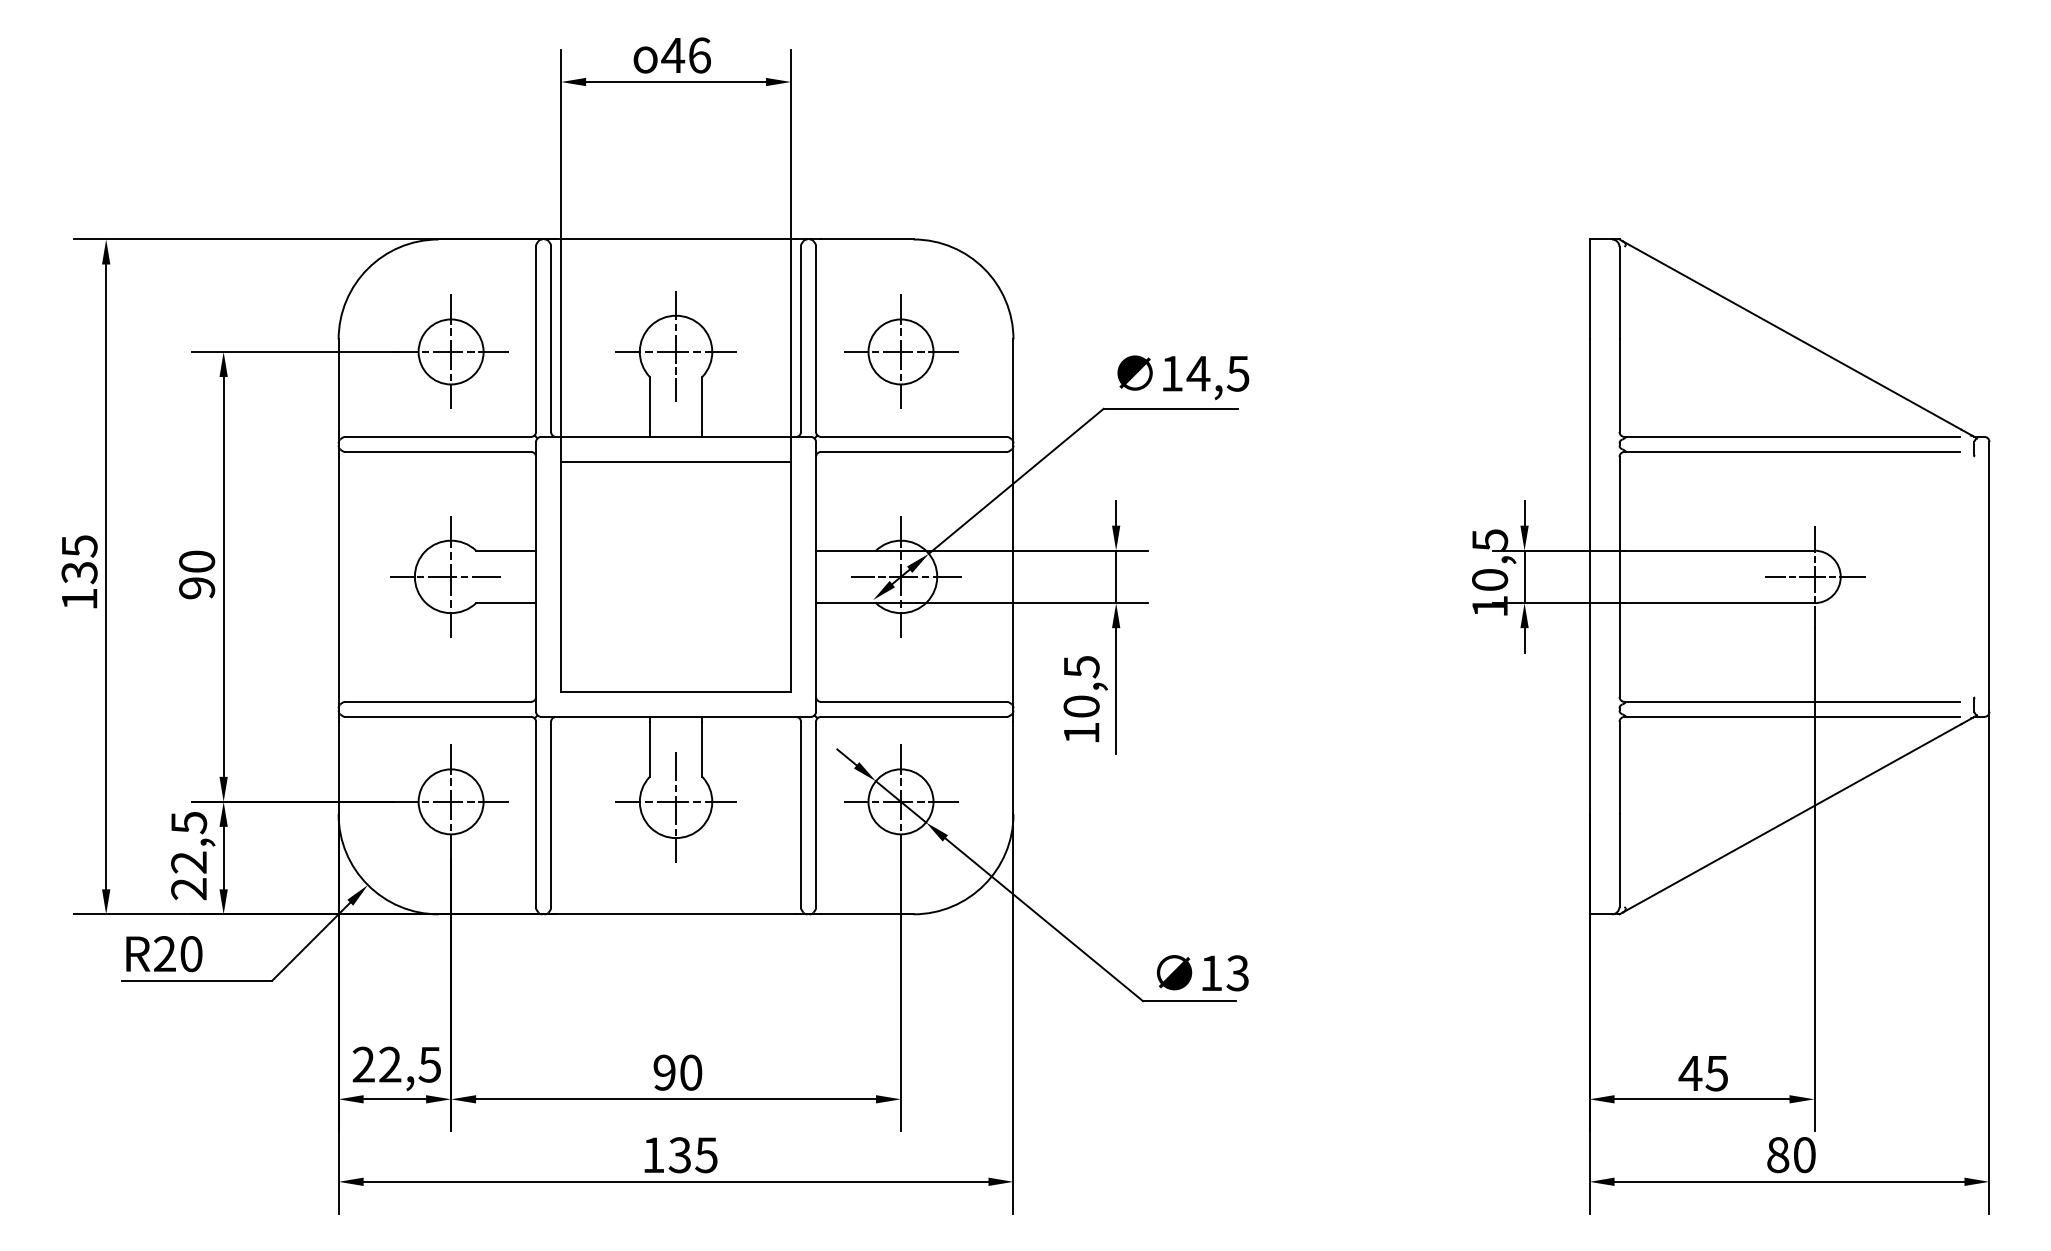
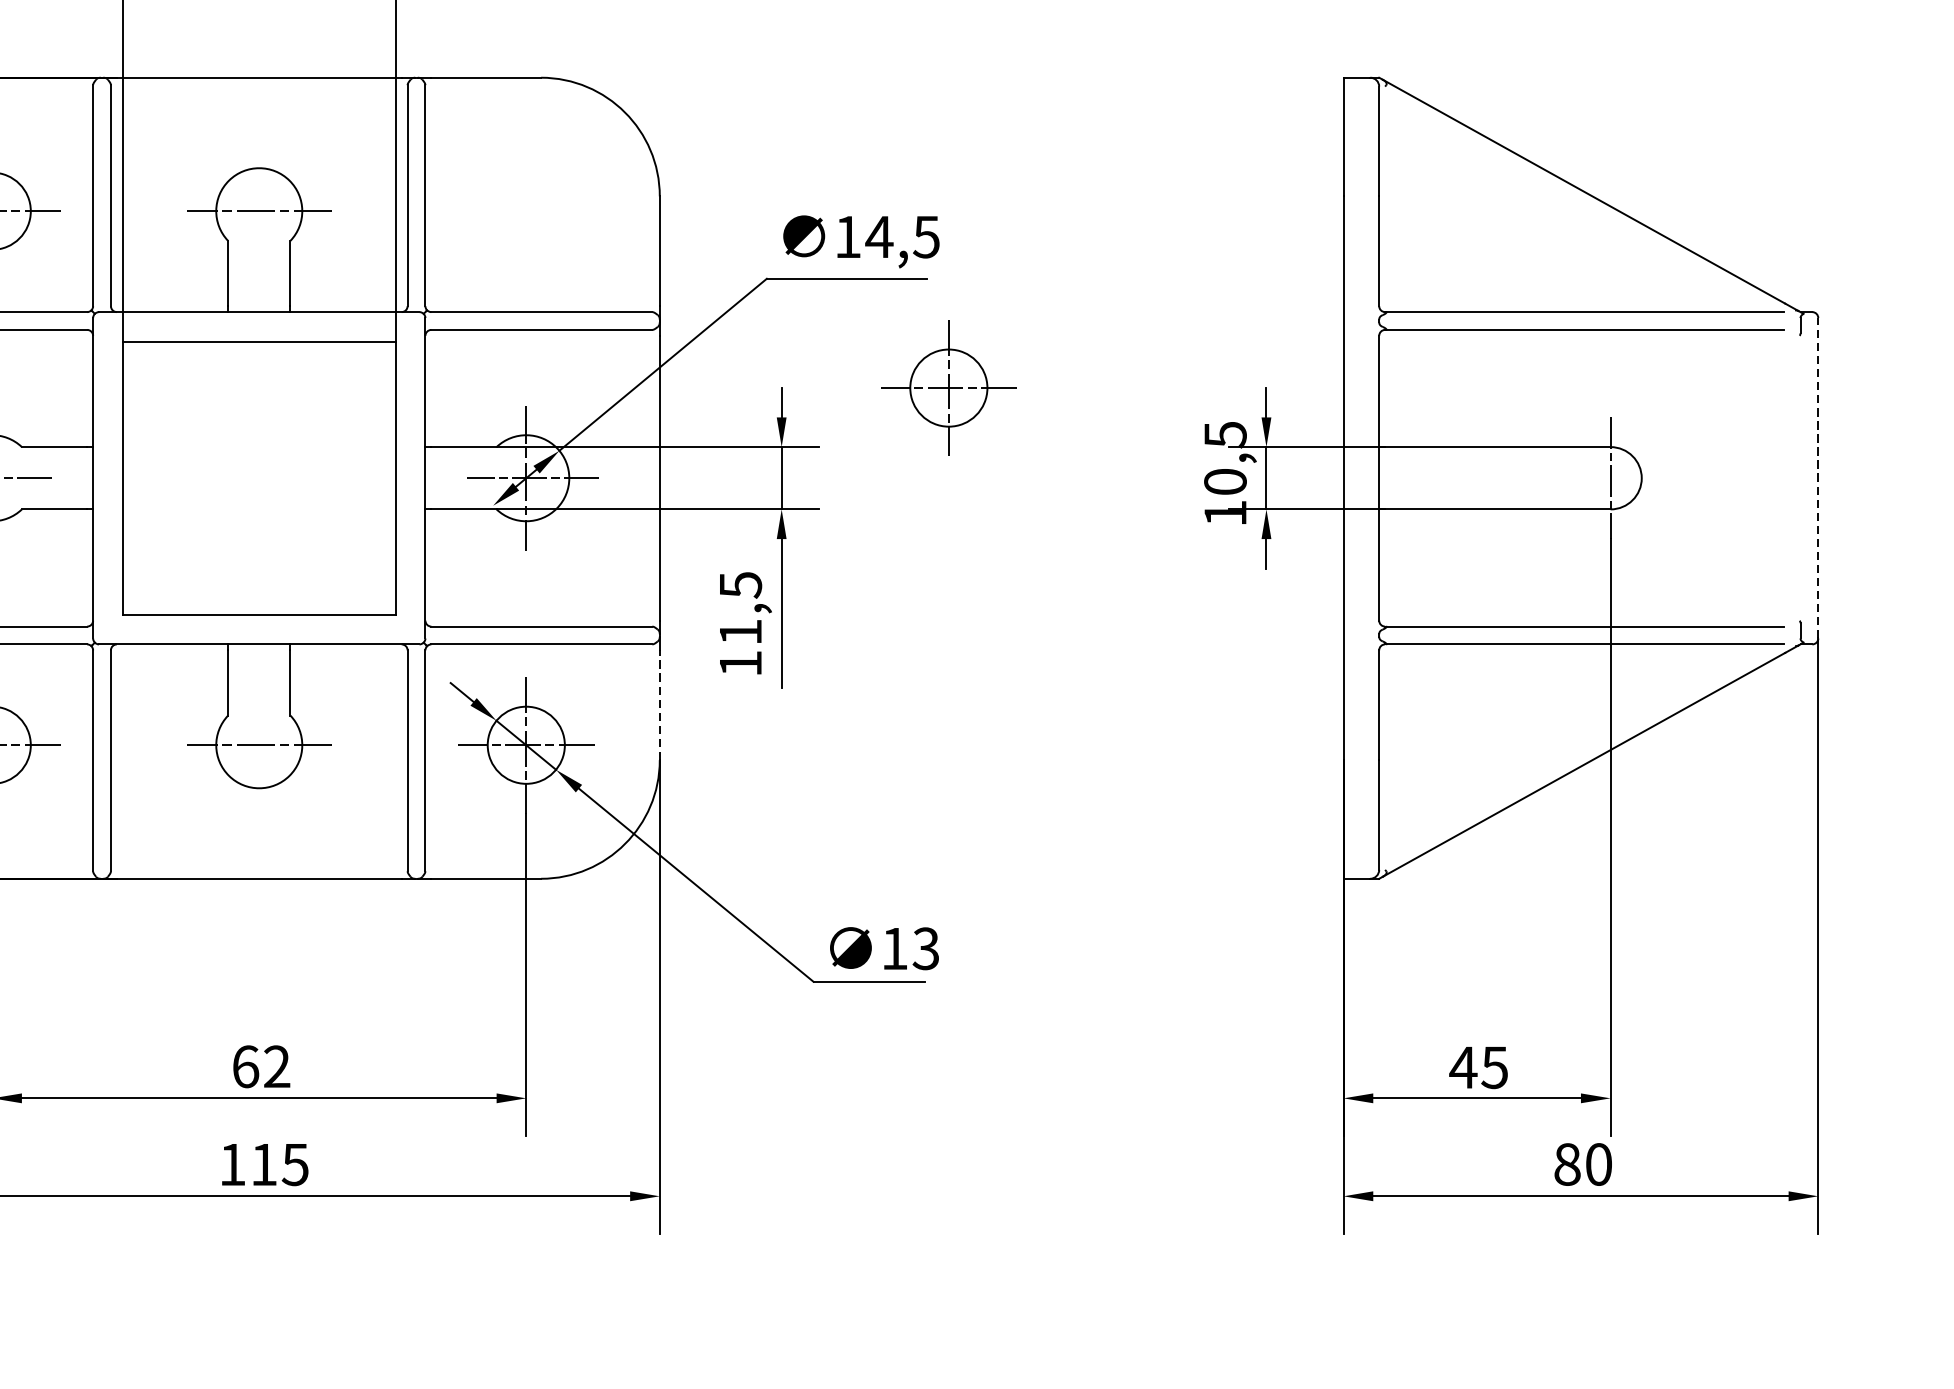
line: (676, 345) -> (259, 203), removed
part: (901, 351) -> (949, 387), moved
line: (1814, 576) -> (1610, 477), removed
line: (1989, 576) -> (1818, 477), solid -> dashed
text: (1081, 706) -> (740, 632), 10,5 -> 11,5
line: (1013, 767) -> (659, 704), solid -> dashed
line: (676, 807) -> (259, 751), removed
text: (677, 1072) -> (260, 1066), 90 -> 62
text: (679, 1155) -> (263, 1165), 135 -> 115

